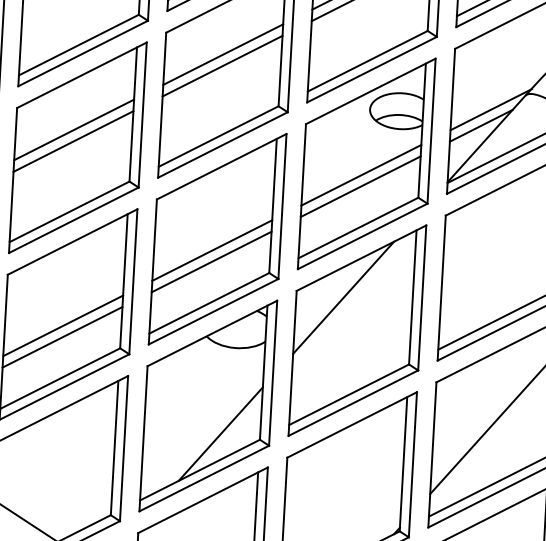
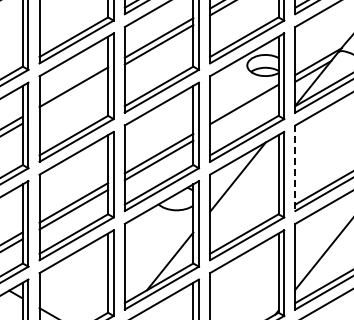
line: (72, 140) -> (73, 93), removed
line: (360, 187) -> (244, 111), removed
line: (441, 288) -> (295, 168), solid -> dashed

